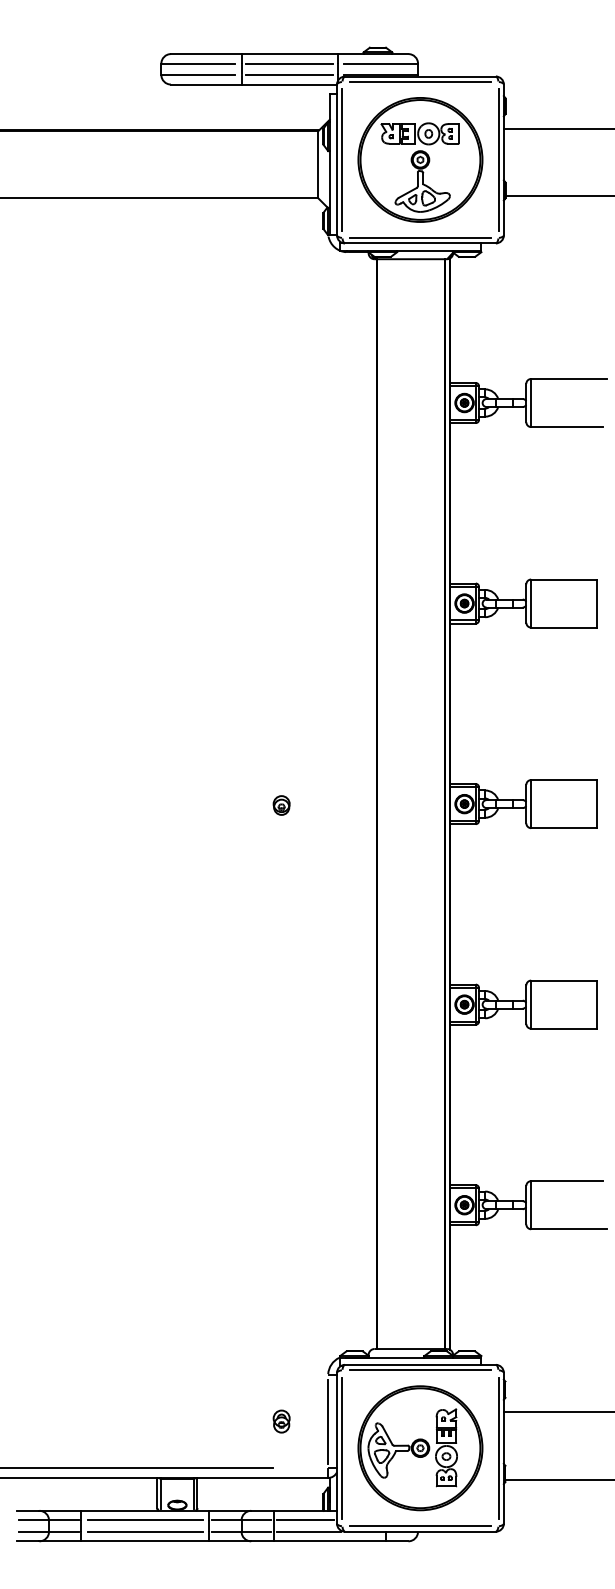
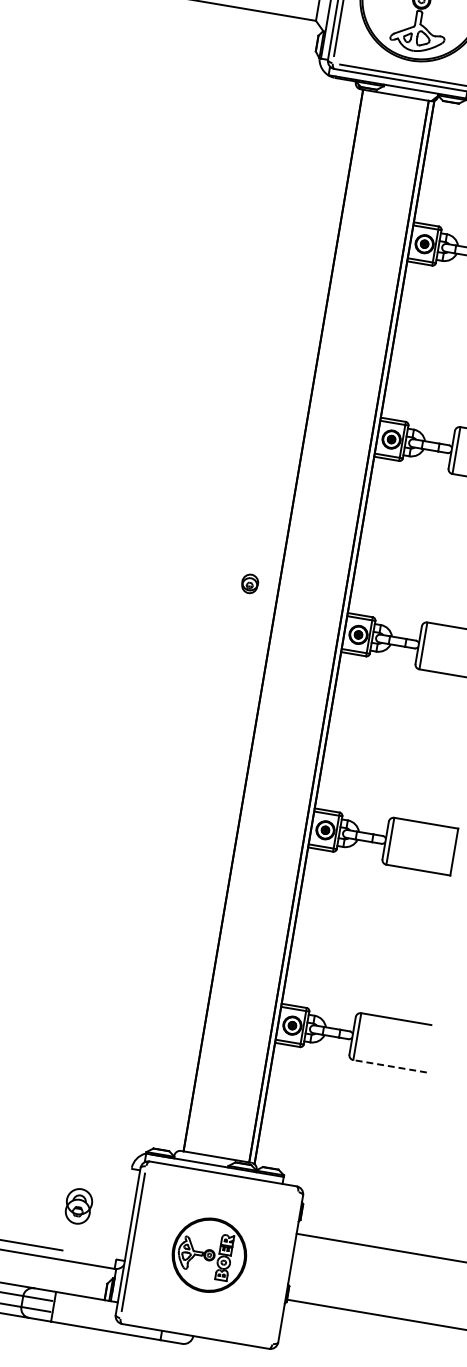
part: (281, 805) -> (249, 583), moved
line: (568, 1229) -> (389, 1066), solid -> dashed
line: (420, 1370) -> (222, 1179), removed
part: (281, 1421) -> (78, 1206), size x1.6
line: (328, 1421) -> (124, 1213), removed
line: (498, 1447) -> (285, 1267), removed
part: (420, 1448) -> (209, 1255), size x0.6
line: (304, 1520) -> (84, 1306), removed
line: (420, 1526) -> (196, 1331), removed
line: (309, 1531) -> (87, 1317), removed

